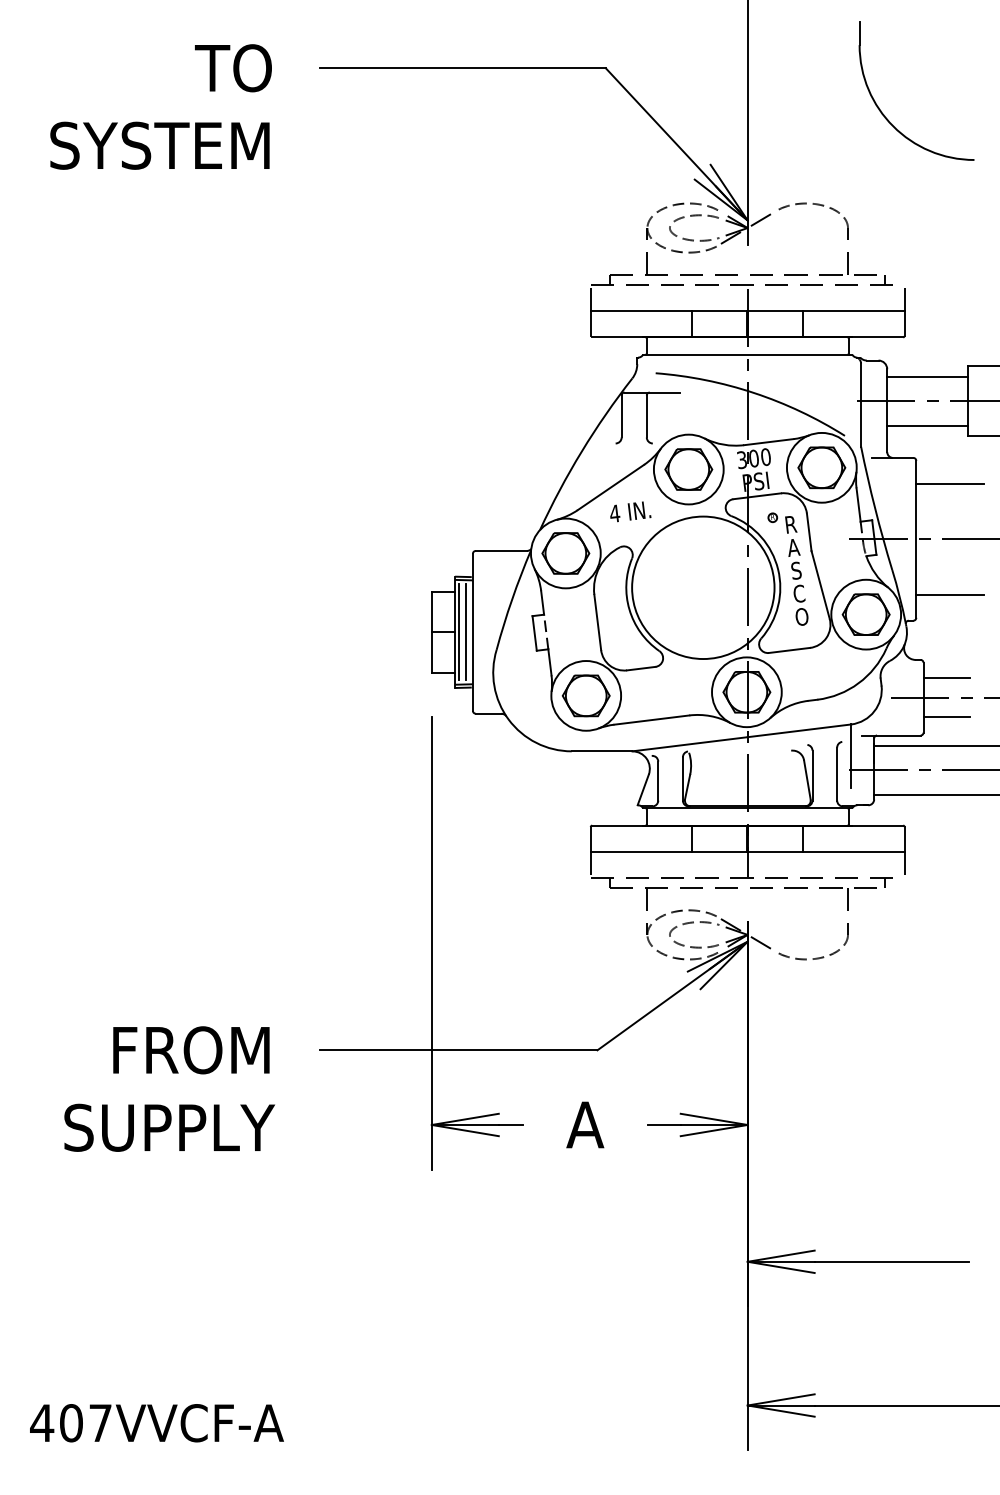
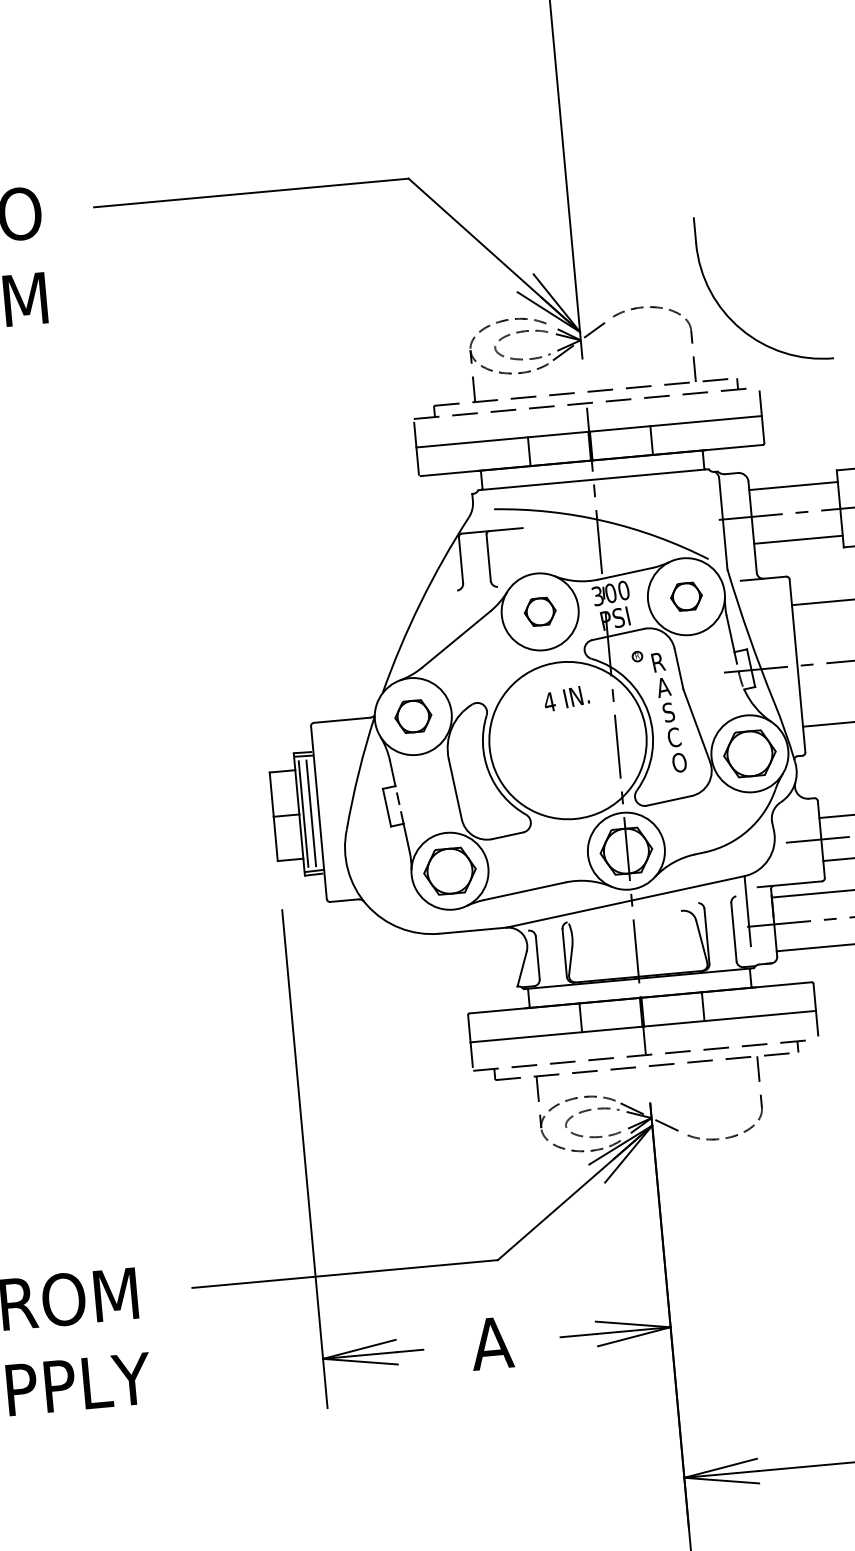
part: (884, 114) -> (730, 317), moved
part: (821, 467) -> (686, 596), size x0.6
part: (688, 469) -> (539, 611), size x0.6
text: (630, 511) -> (566, 698), moved
part: (565, 553) -> (412, 716), size x0.7

